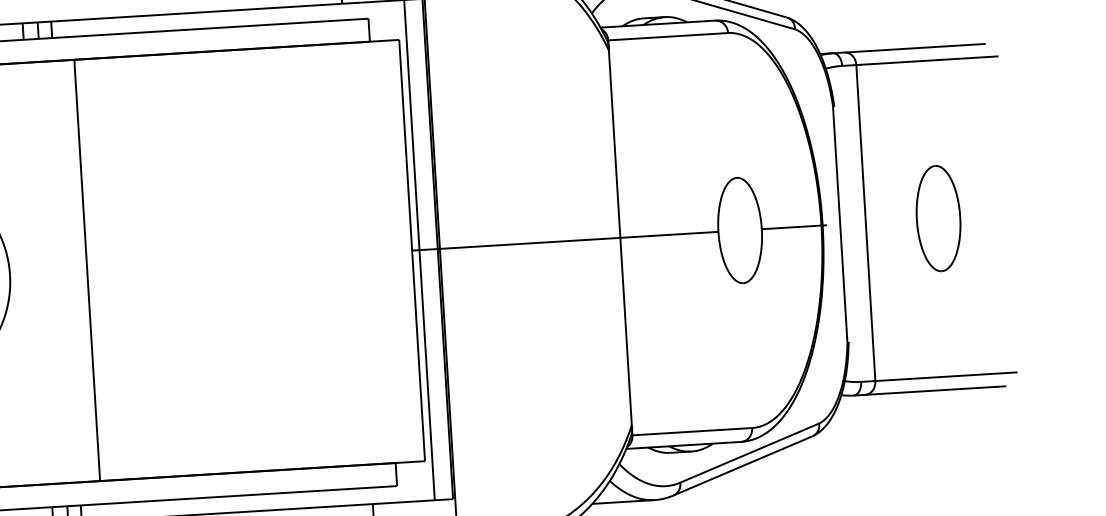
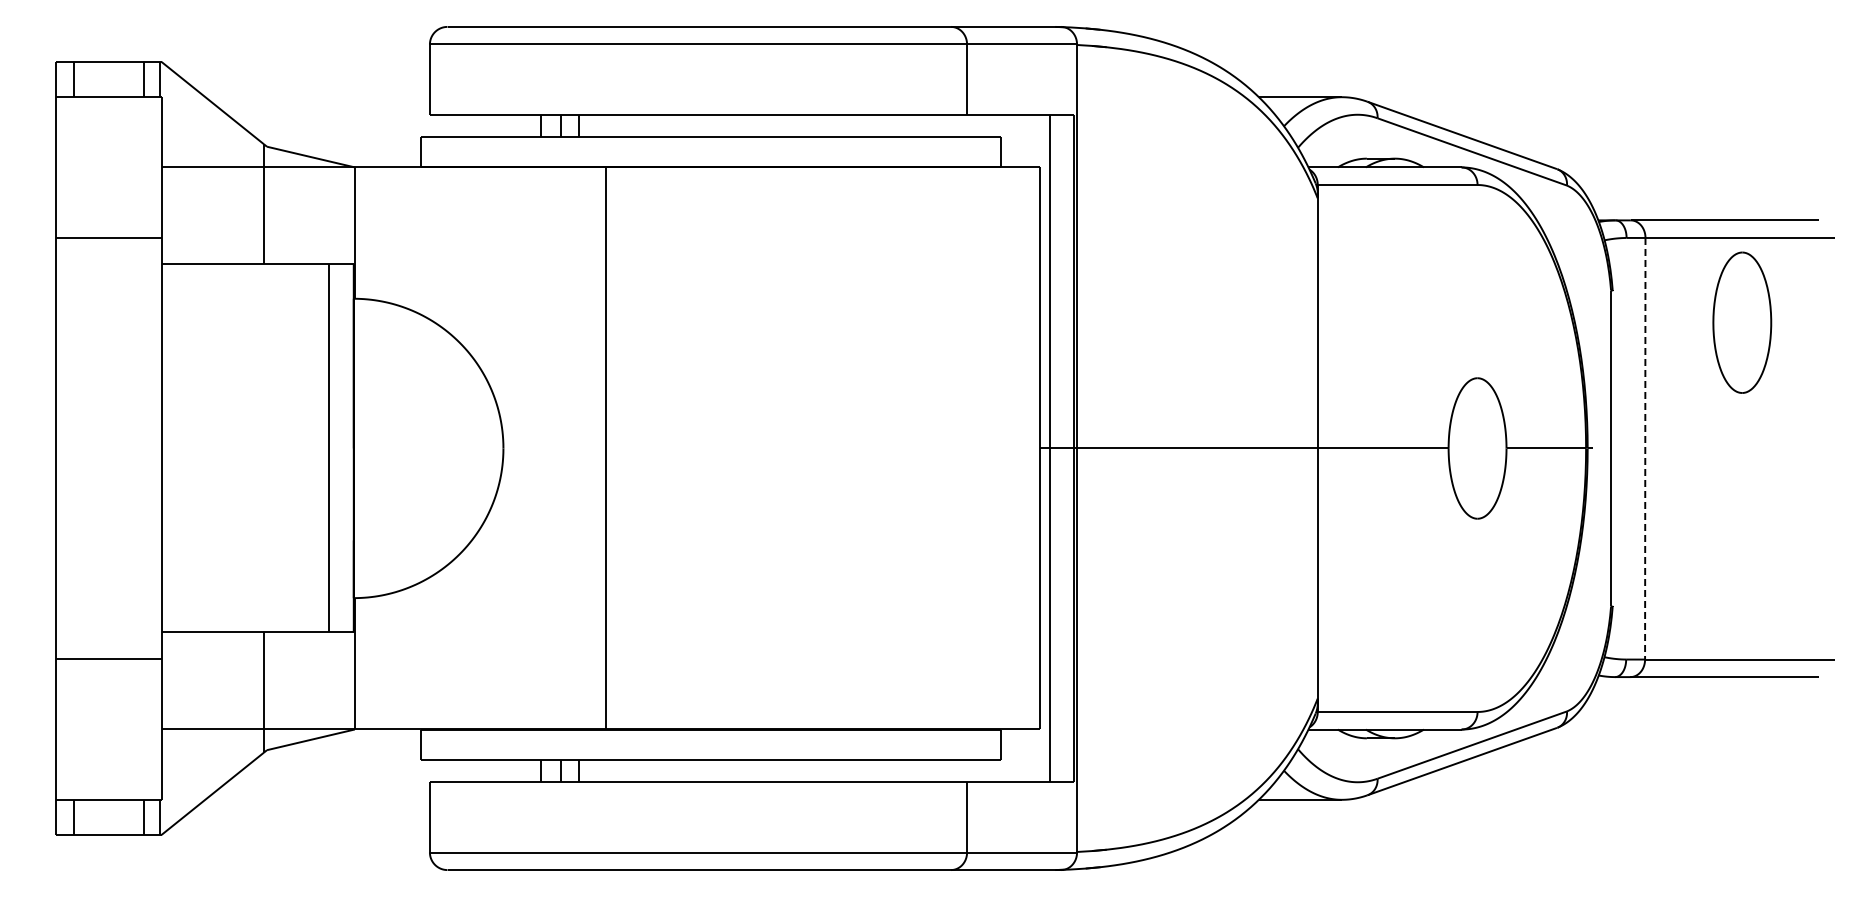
part: (938, 218) -> (1742, 322), moved
line: (865, 222) -> (1645, 448), solid -> dashed

